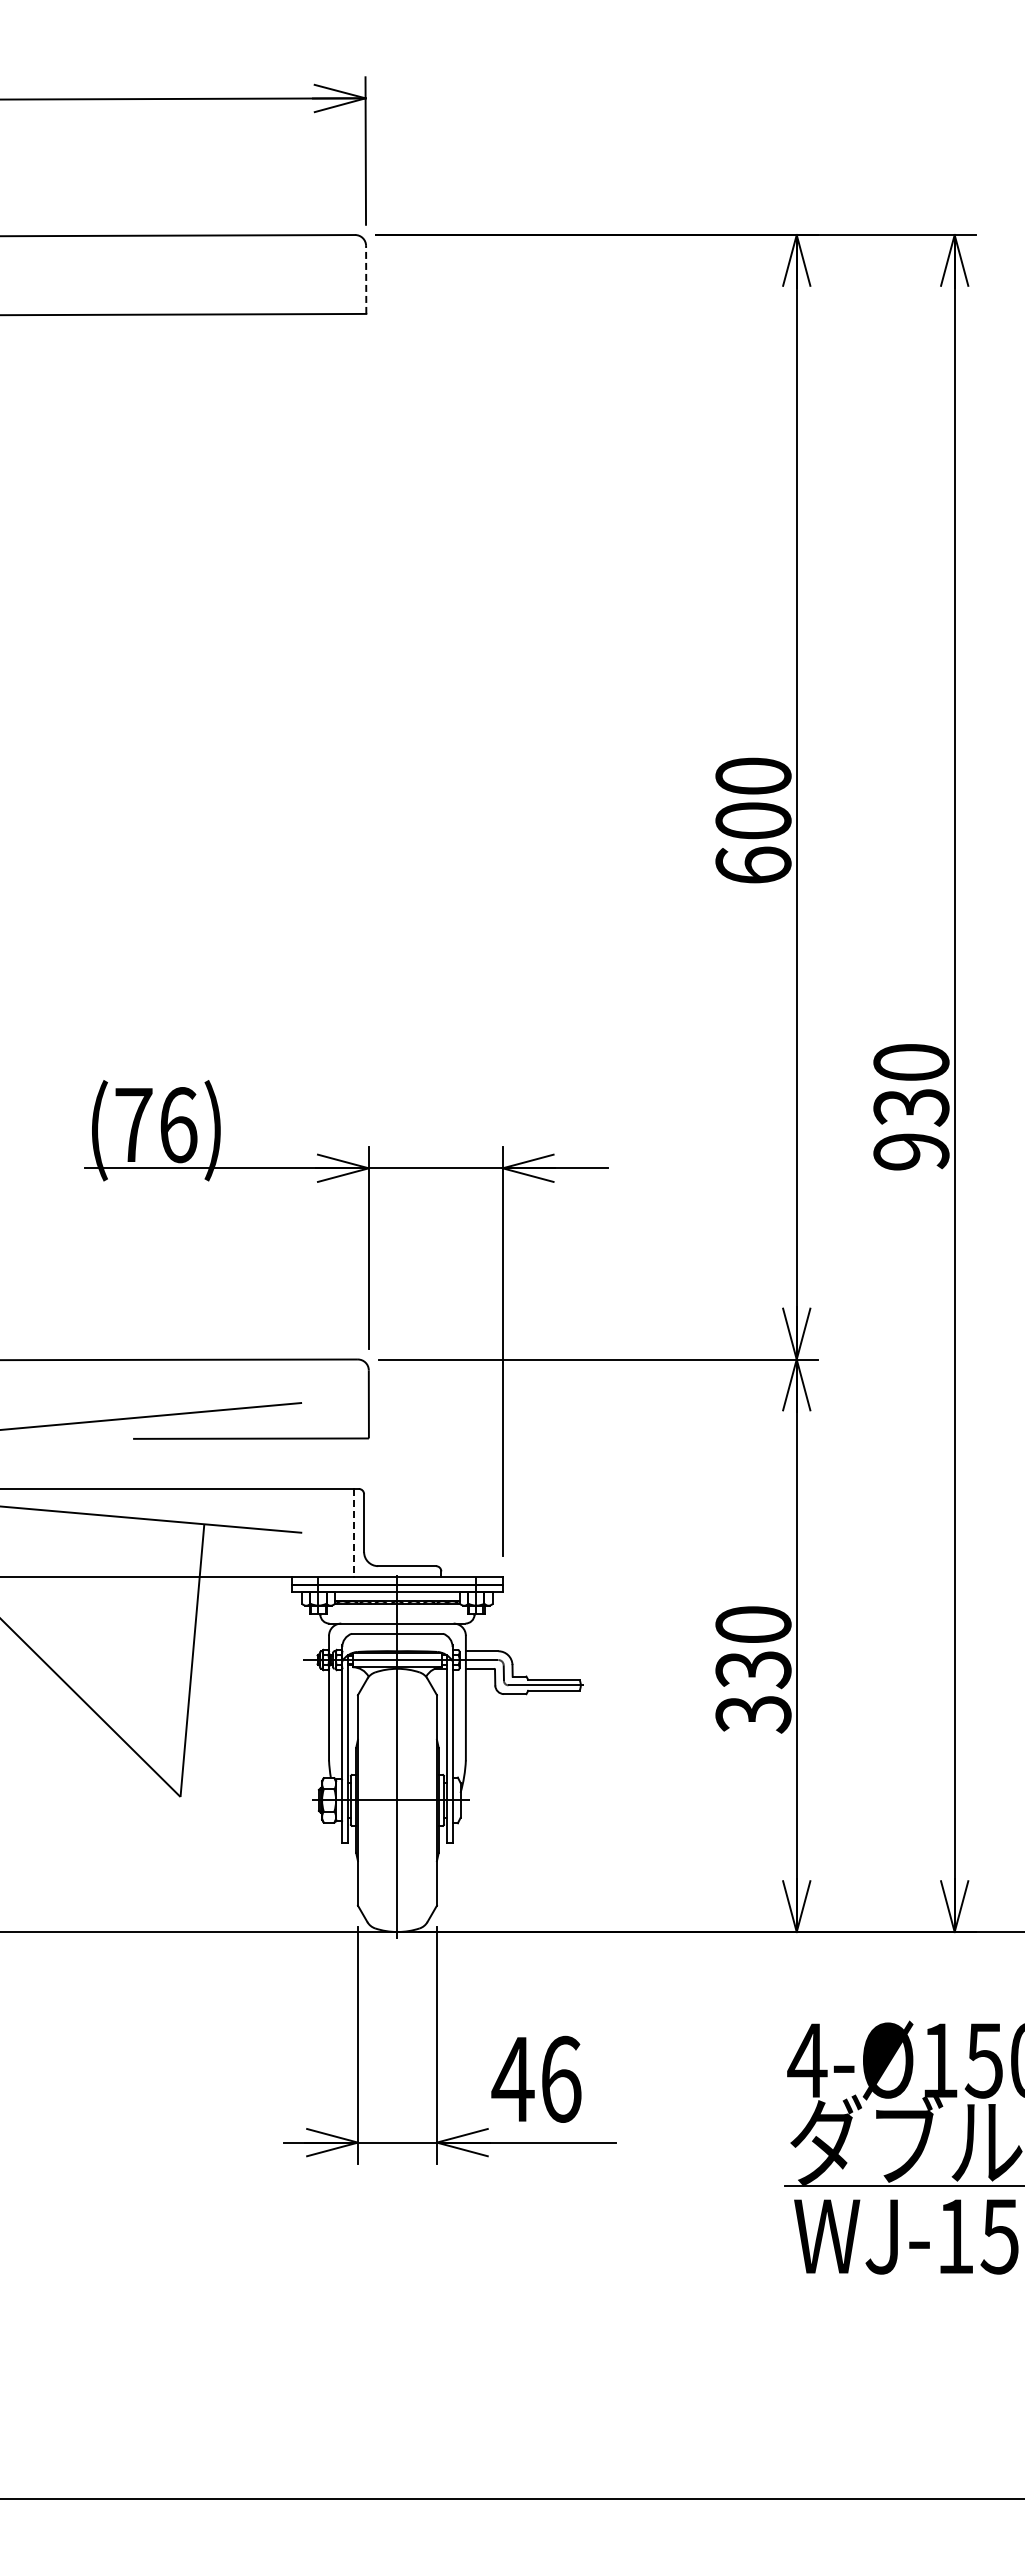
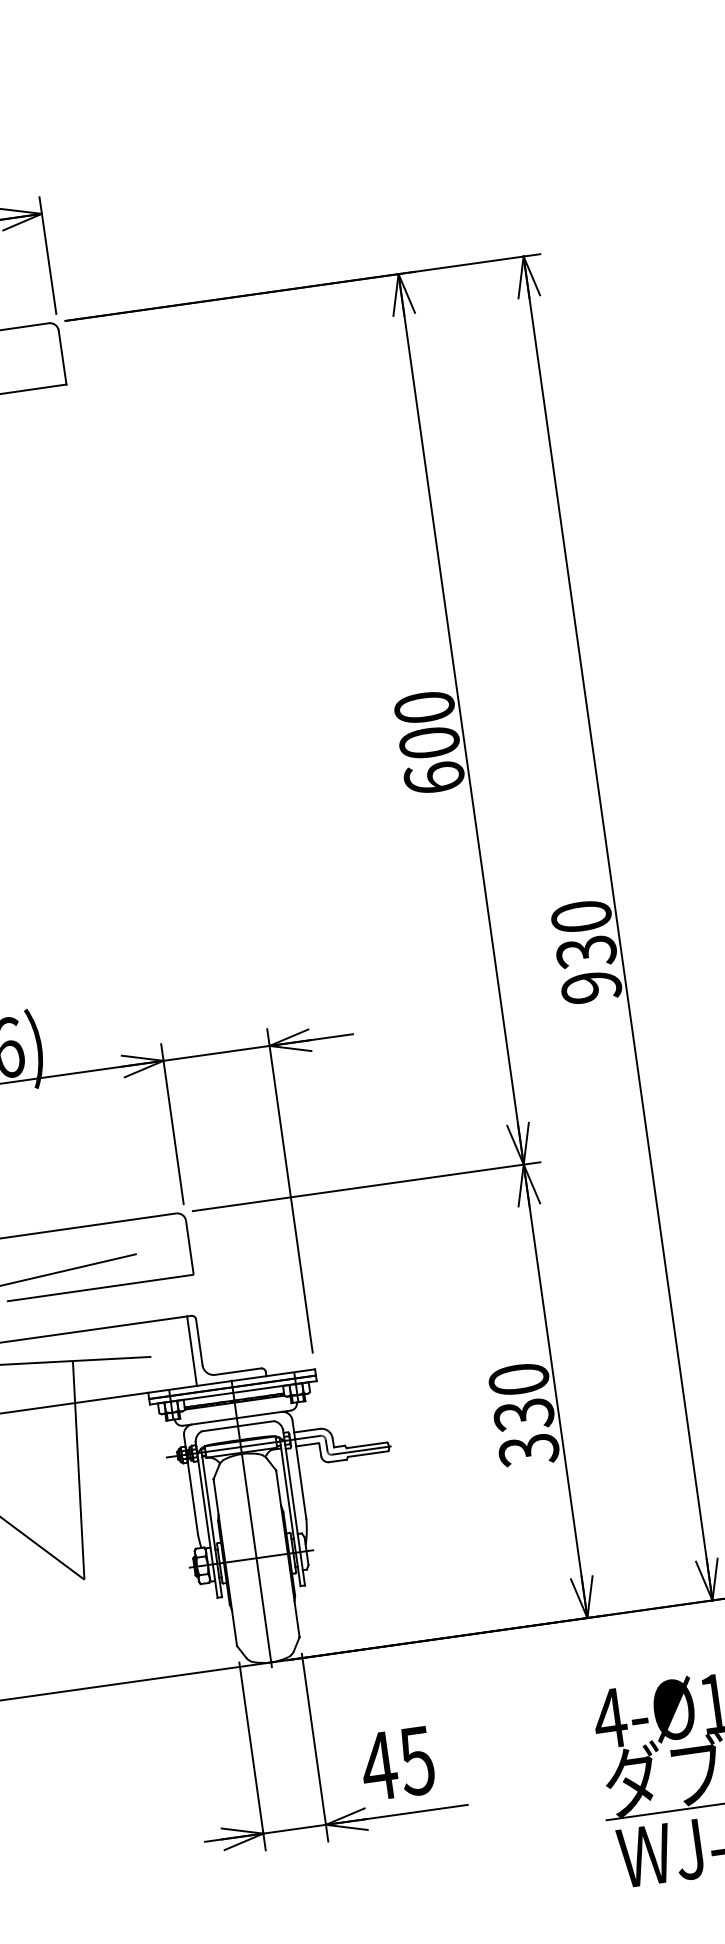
line: (366, 279) -> (62, 357), dashed -> solid
line: (353, 1532) -> (191, 1350), dashed -> solid
text: (560, 2078) -> (416, 1760), 46 -> 45

